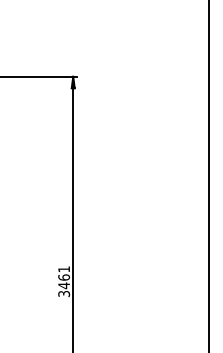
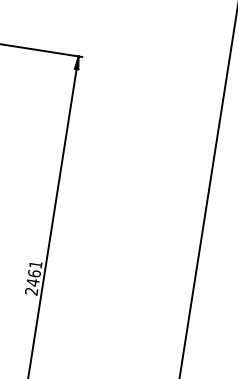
text: (64, 293) -> (32, 291), 3461 -> 2461

